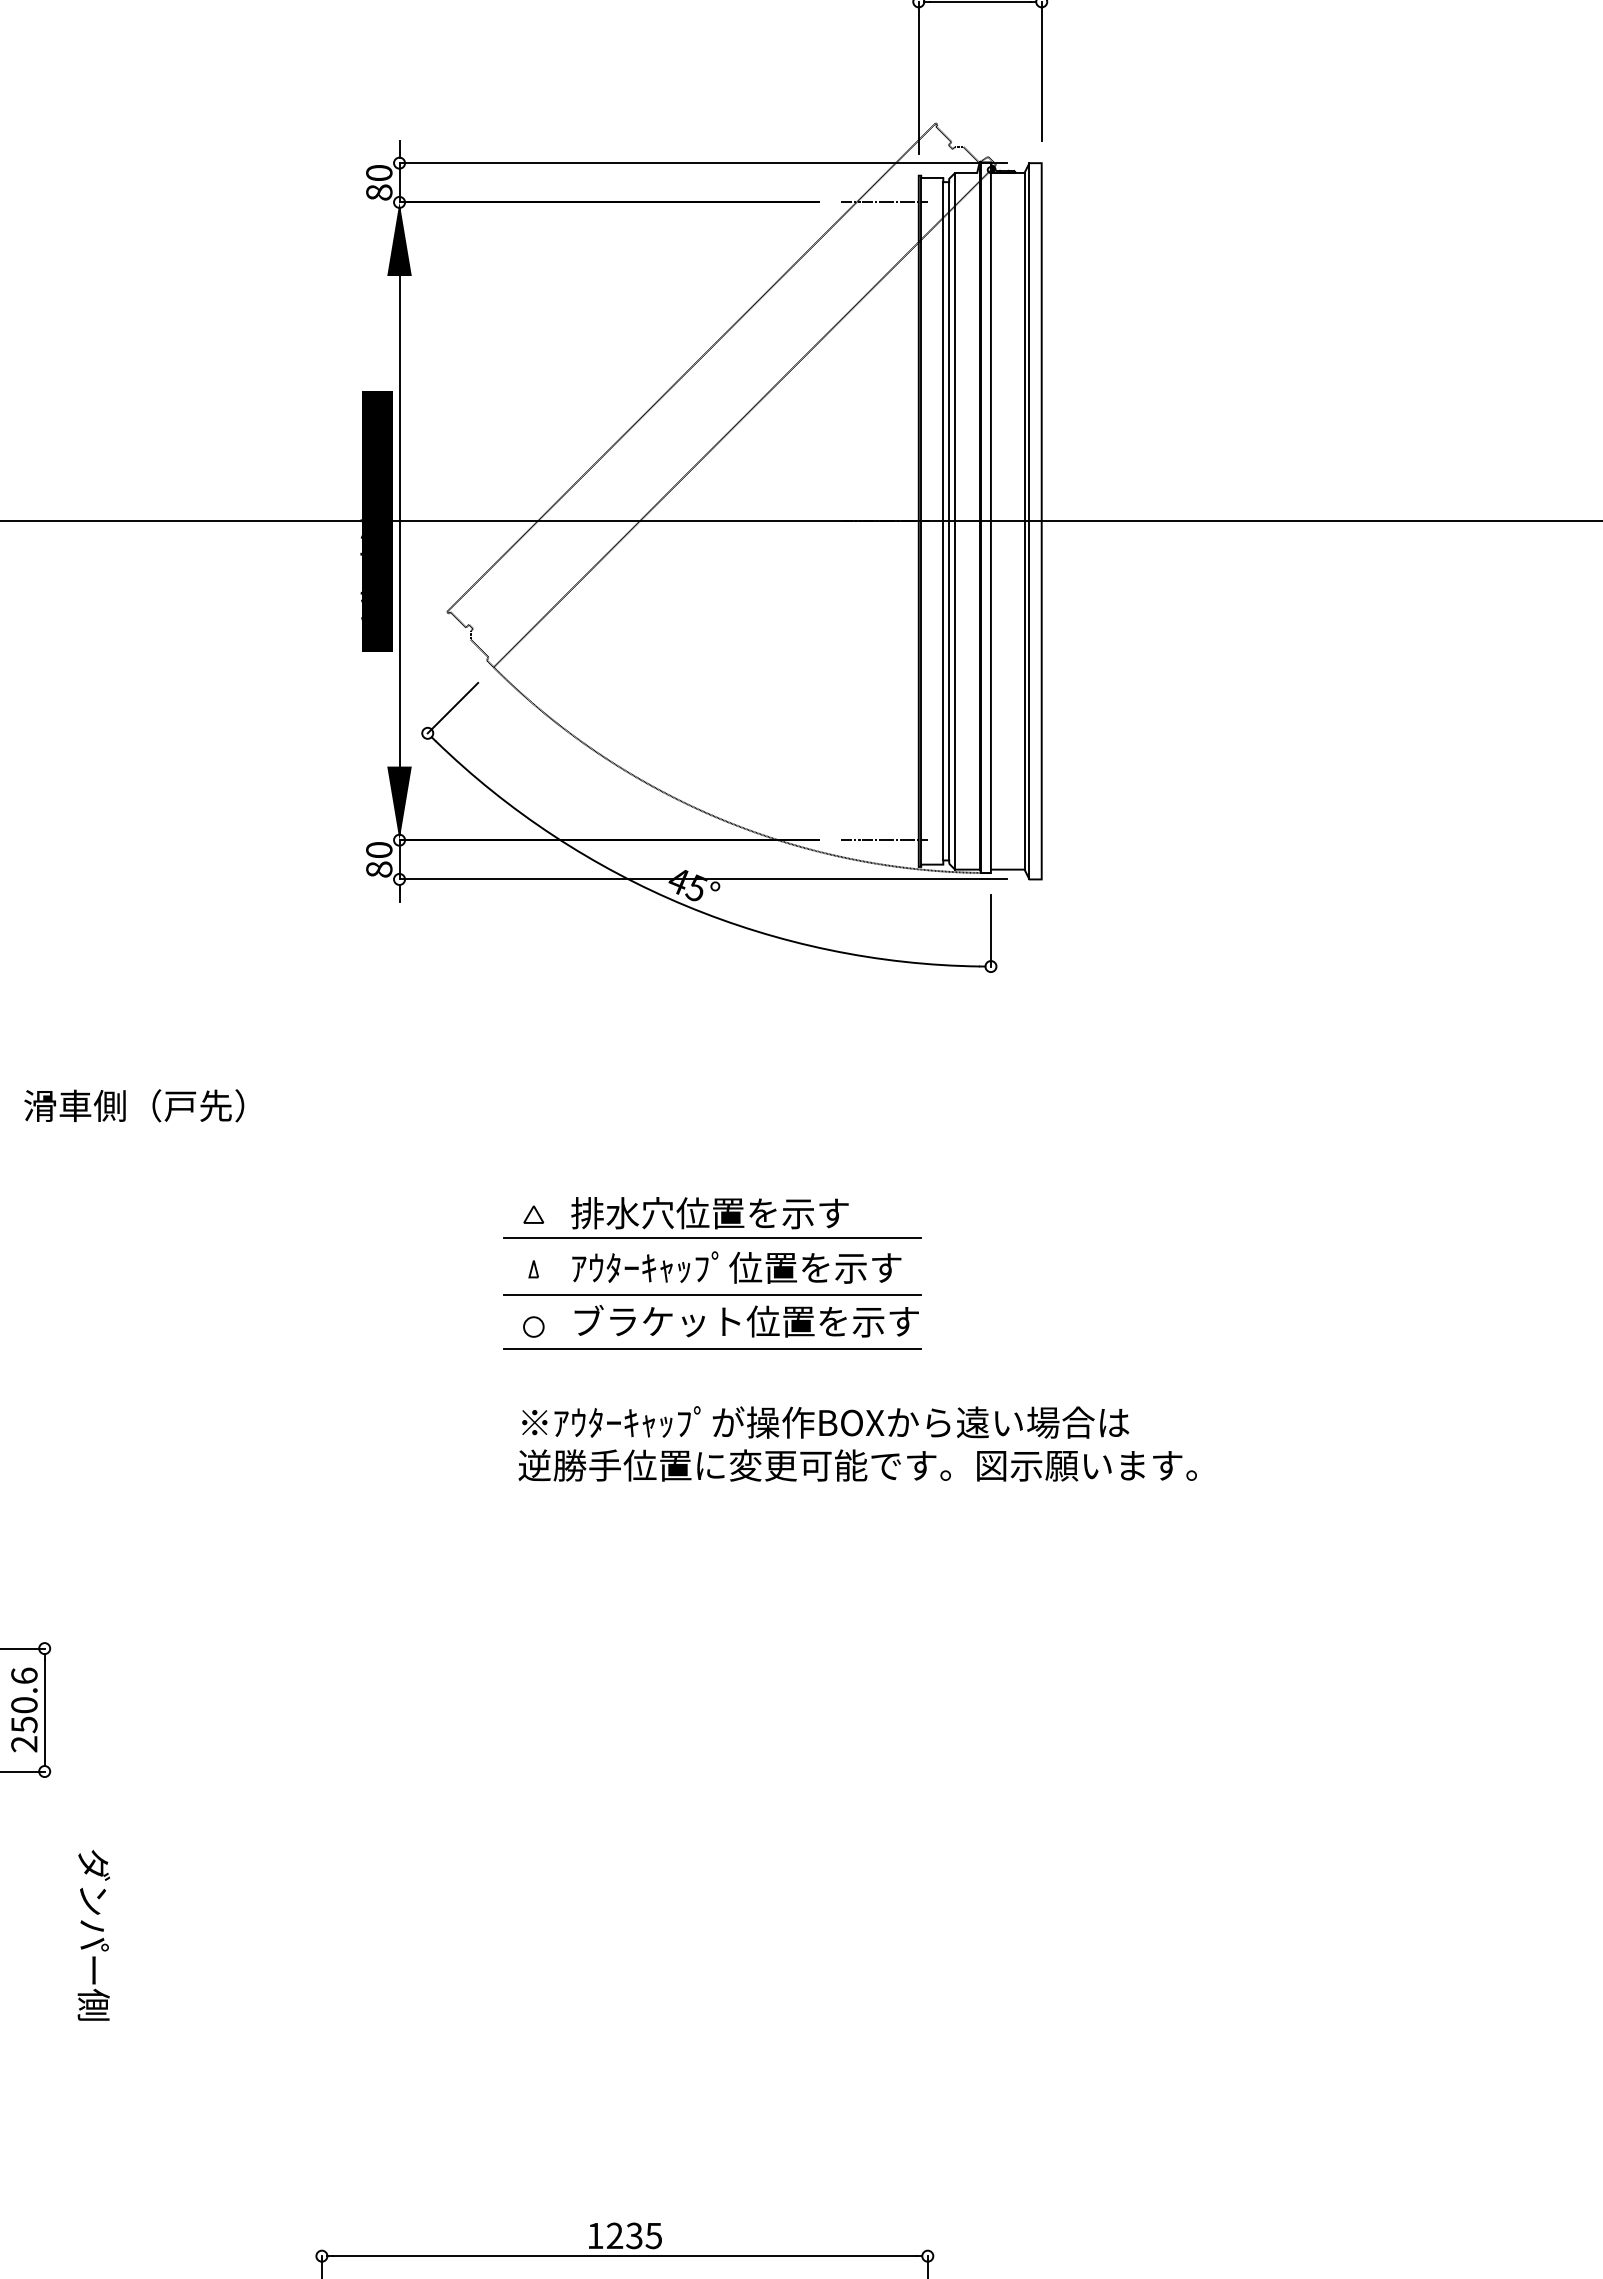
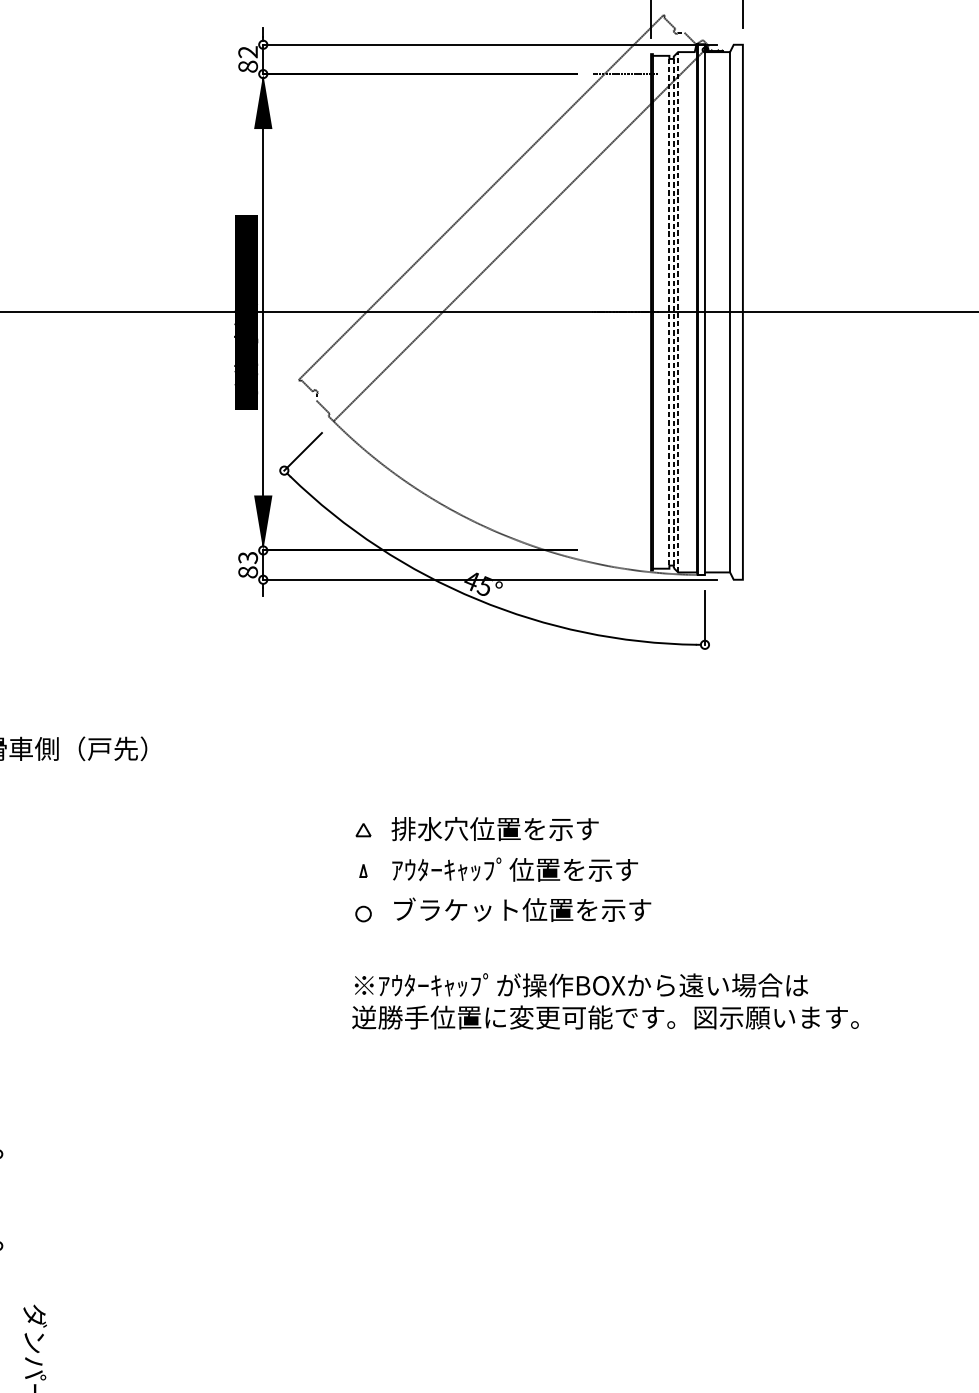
text: (379, 173) -> (248, 52), 80 -> 82
line: (949, 520) -> (674, 311), solid -> dashed
line: (955, 520) -> (678, 311), solid -> dashed
line: (943, 521) -> (669, 312), solid -> dashed
line: (1029, 521) -> (733, 312), removed
line: (884, 840) -> (625, 550), removed
text: (379, 850) -> (248, 558), 80 -> 83
line: (712, 1237) -> (497, 847), removed
line: (712, 1294) -> (497, 889), removed
line: (712, 1349) -> (497, 930), removed

